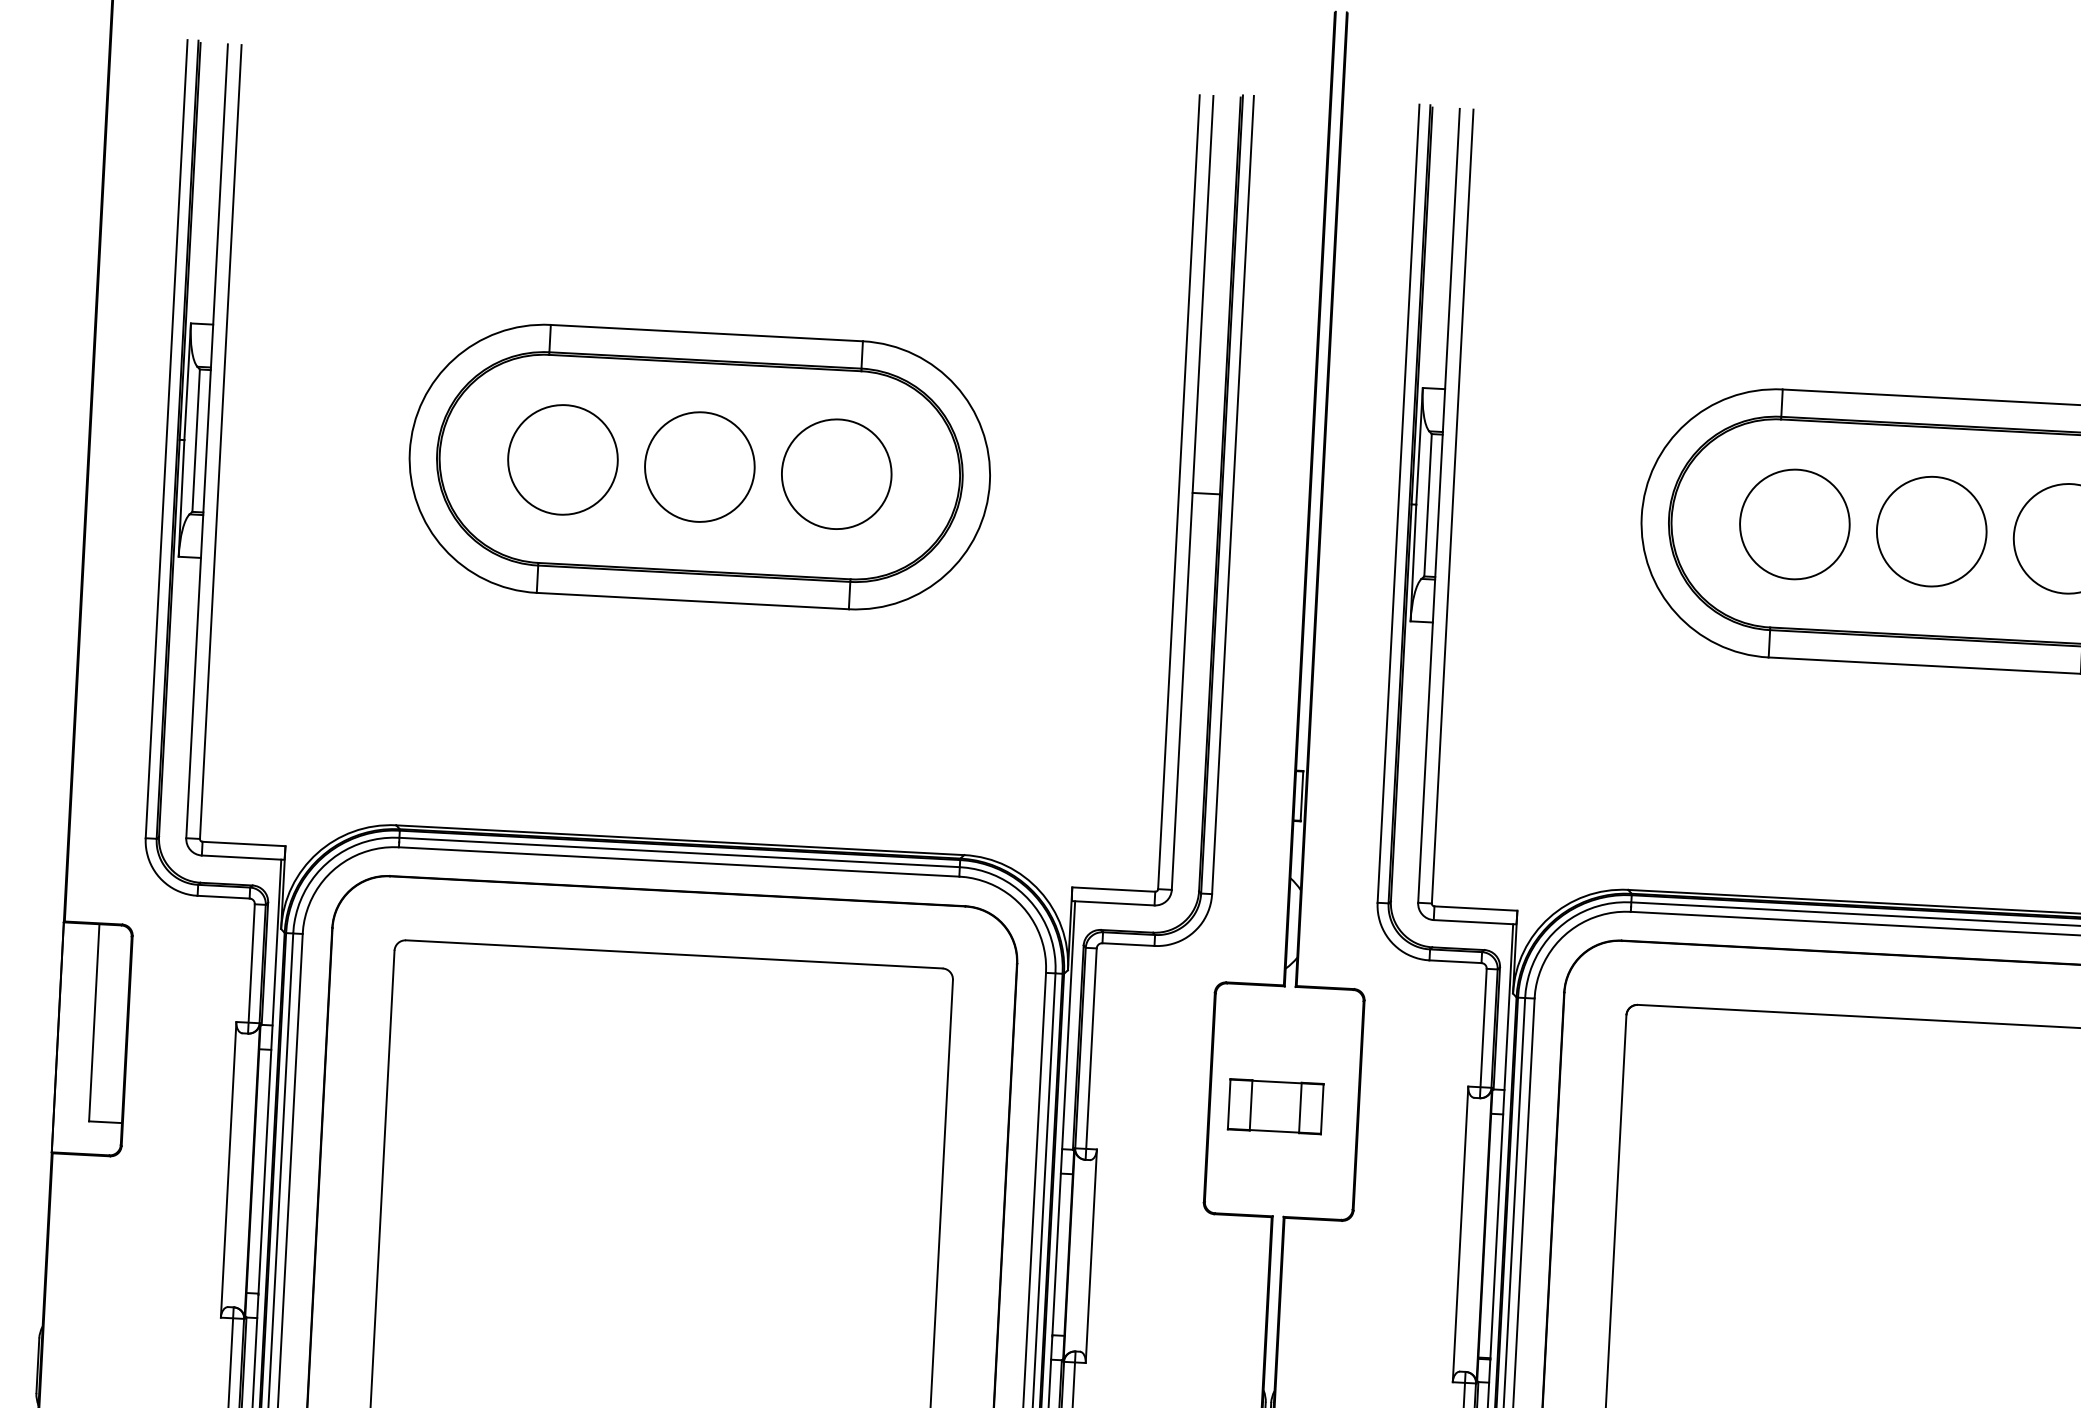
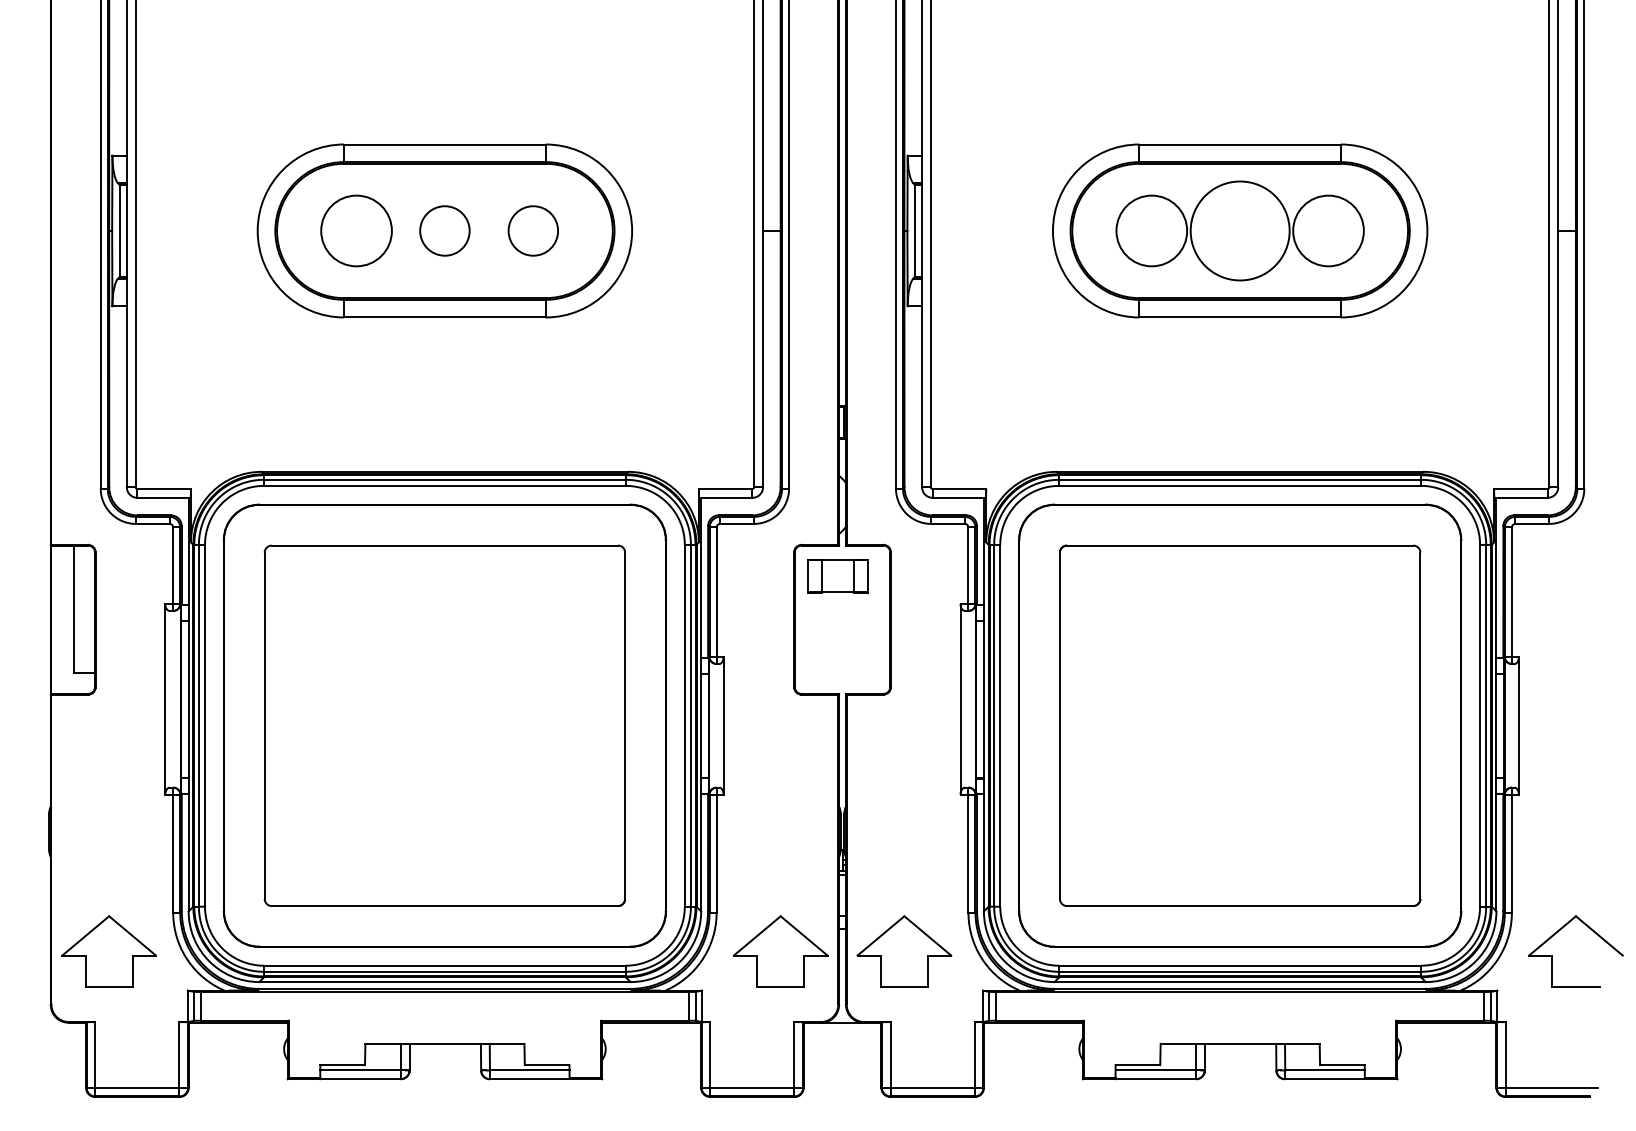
circle: (699, 466) -> (444, 230), size x0.7
circle: (837, 473) -> (533, 230), size x0.7
circle: (1930, 530) -> (1239, 230), size x1.4
part: (1274, 1106) -> (837, 576), moved

